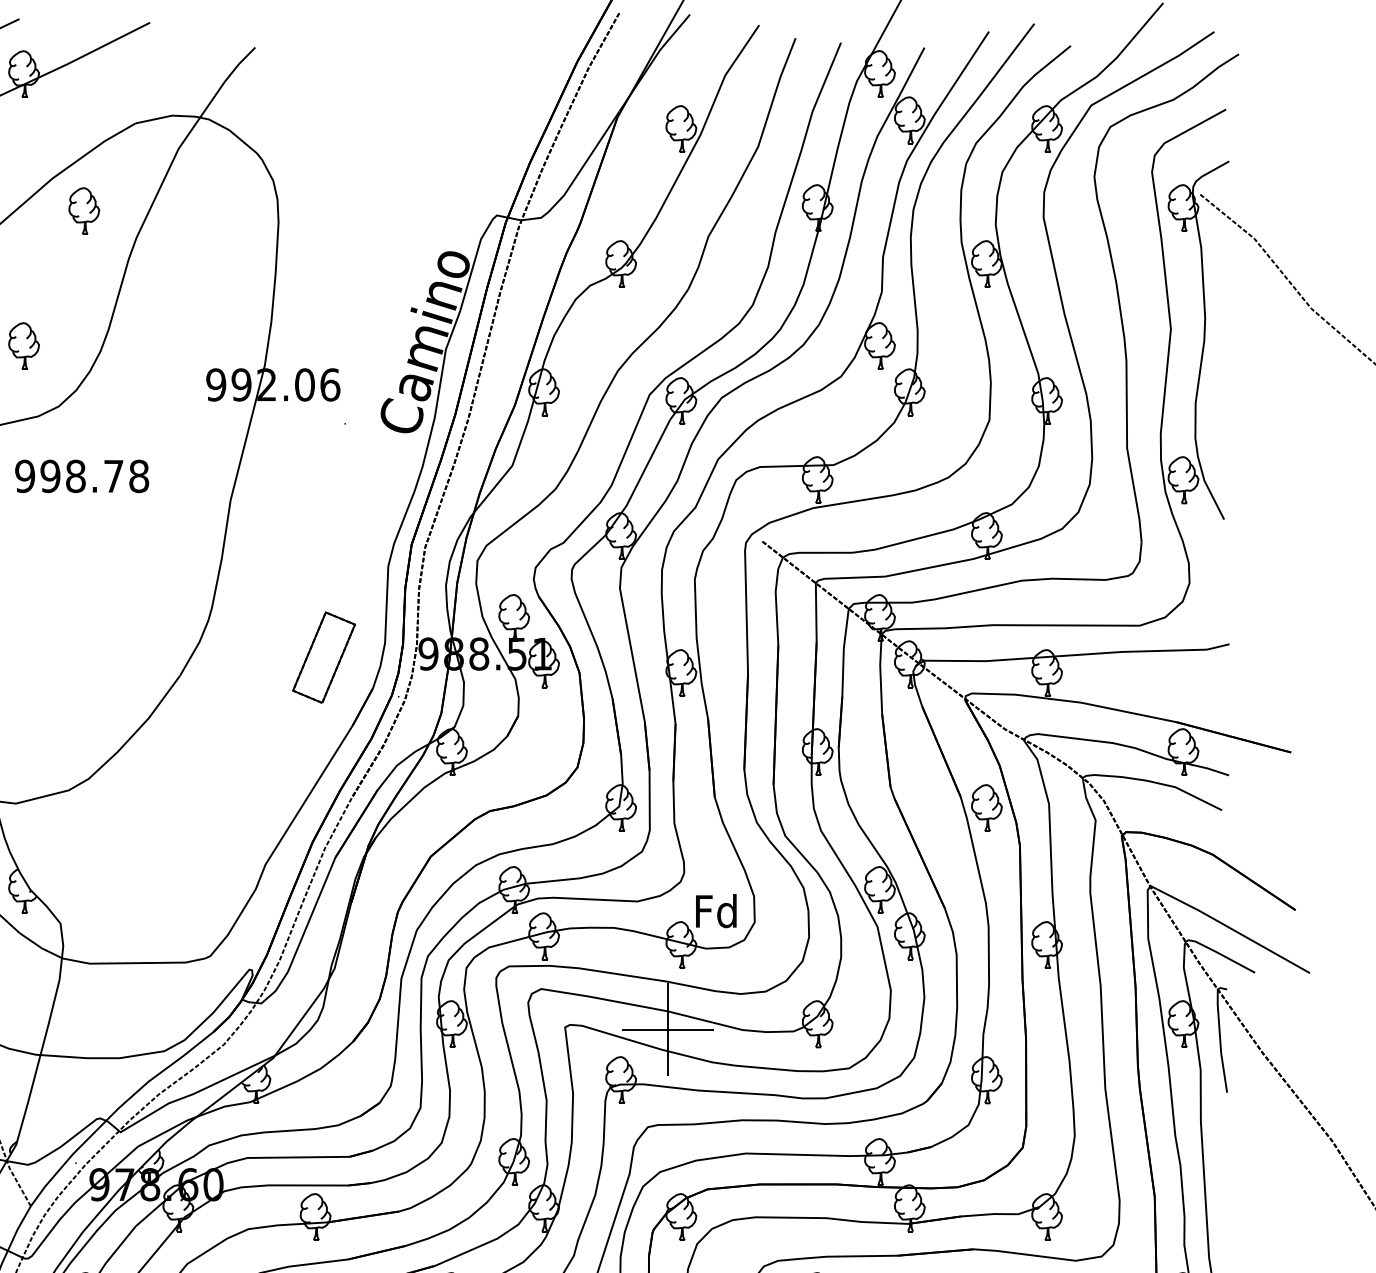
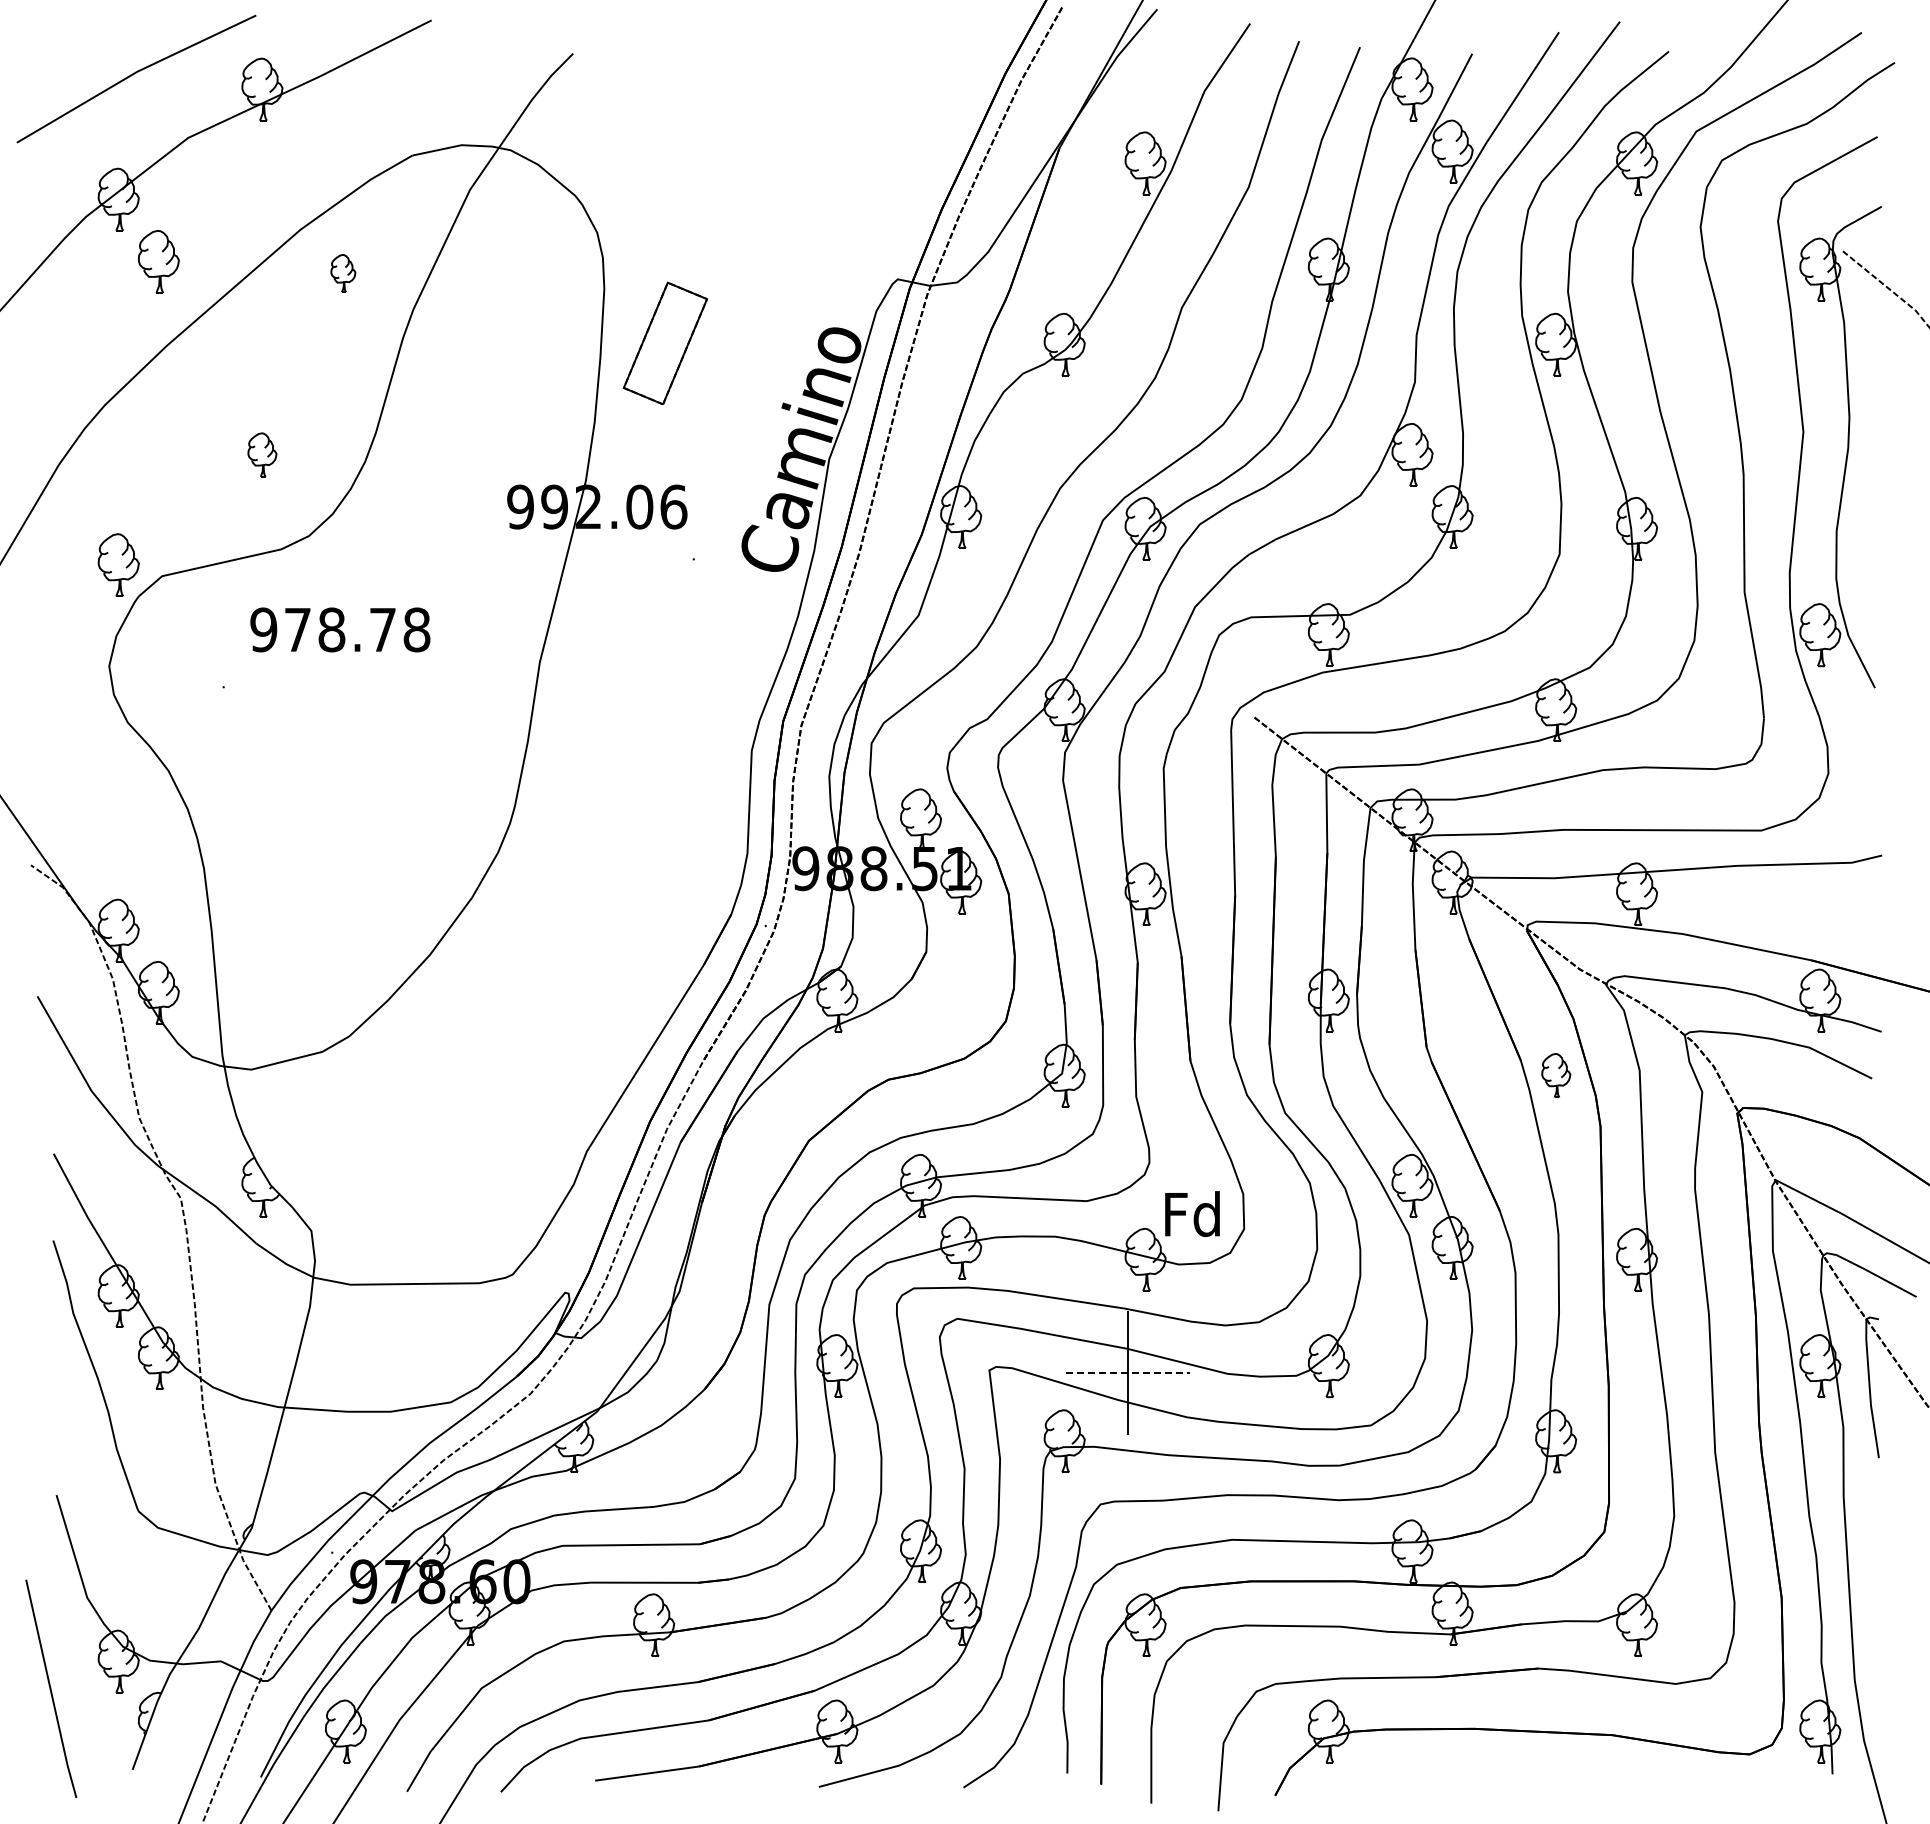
part: (84, 211) -> (343, 273), size x0.6
part: (24, 345) -> (262, 454), size x0.7
text: (50, 476) -> (297, 629), 998.78 -> 978.78
part: (324, 657) -> (665, 343), moved
part: (987, 807) -> (1556, 1075), size x0.7
line: (667, 1029) -> (1127, 1373), solid -> dashed

